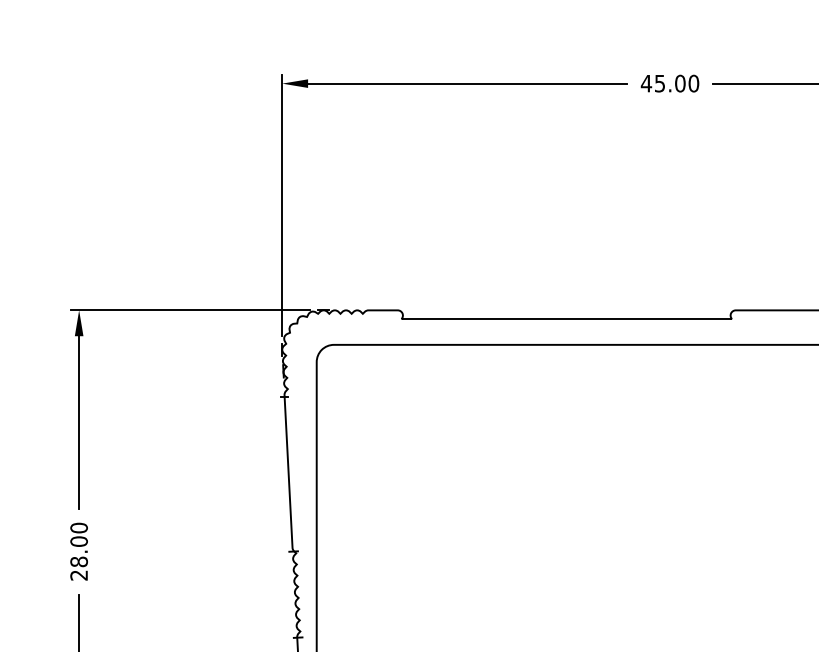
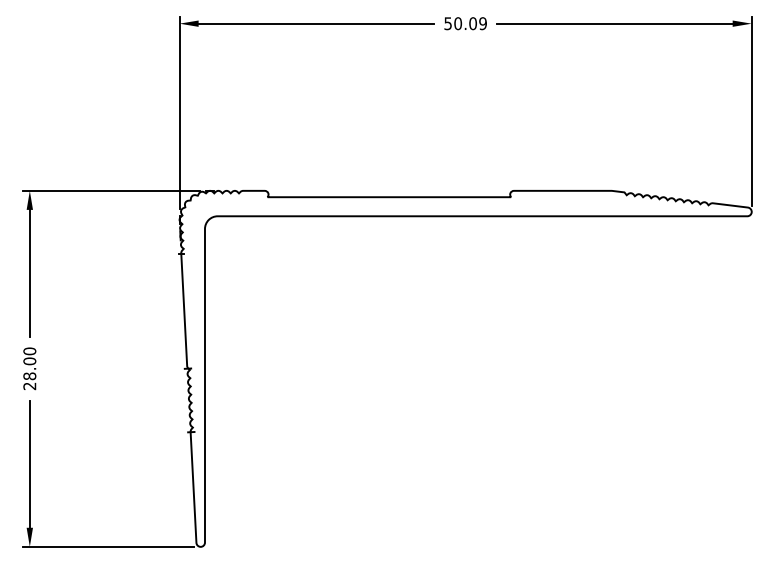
text: (670, 83) -> (465, 23), 45.00 -> 50.09

